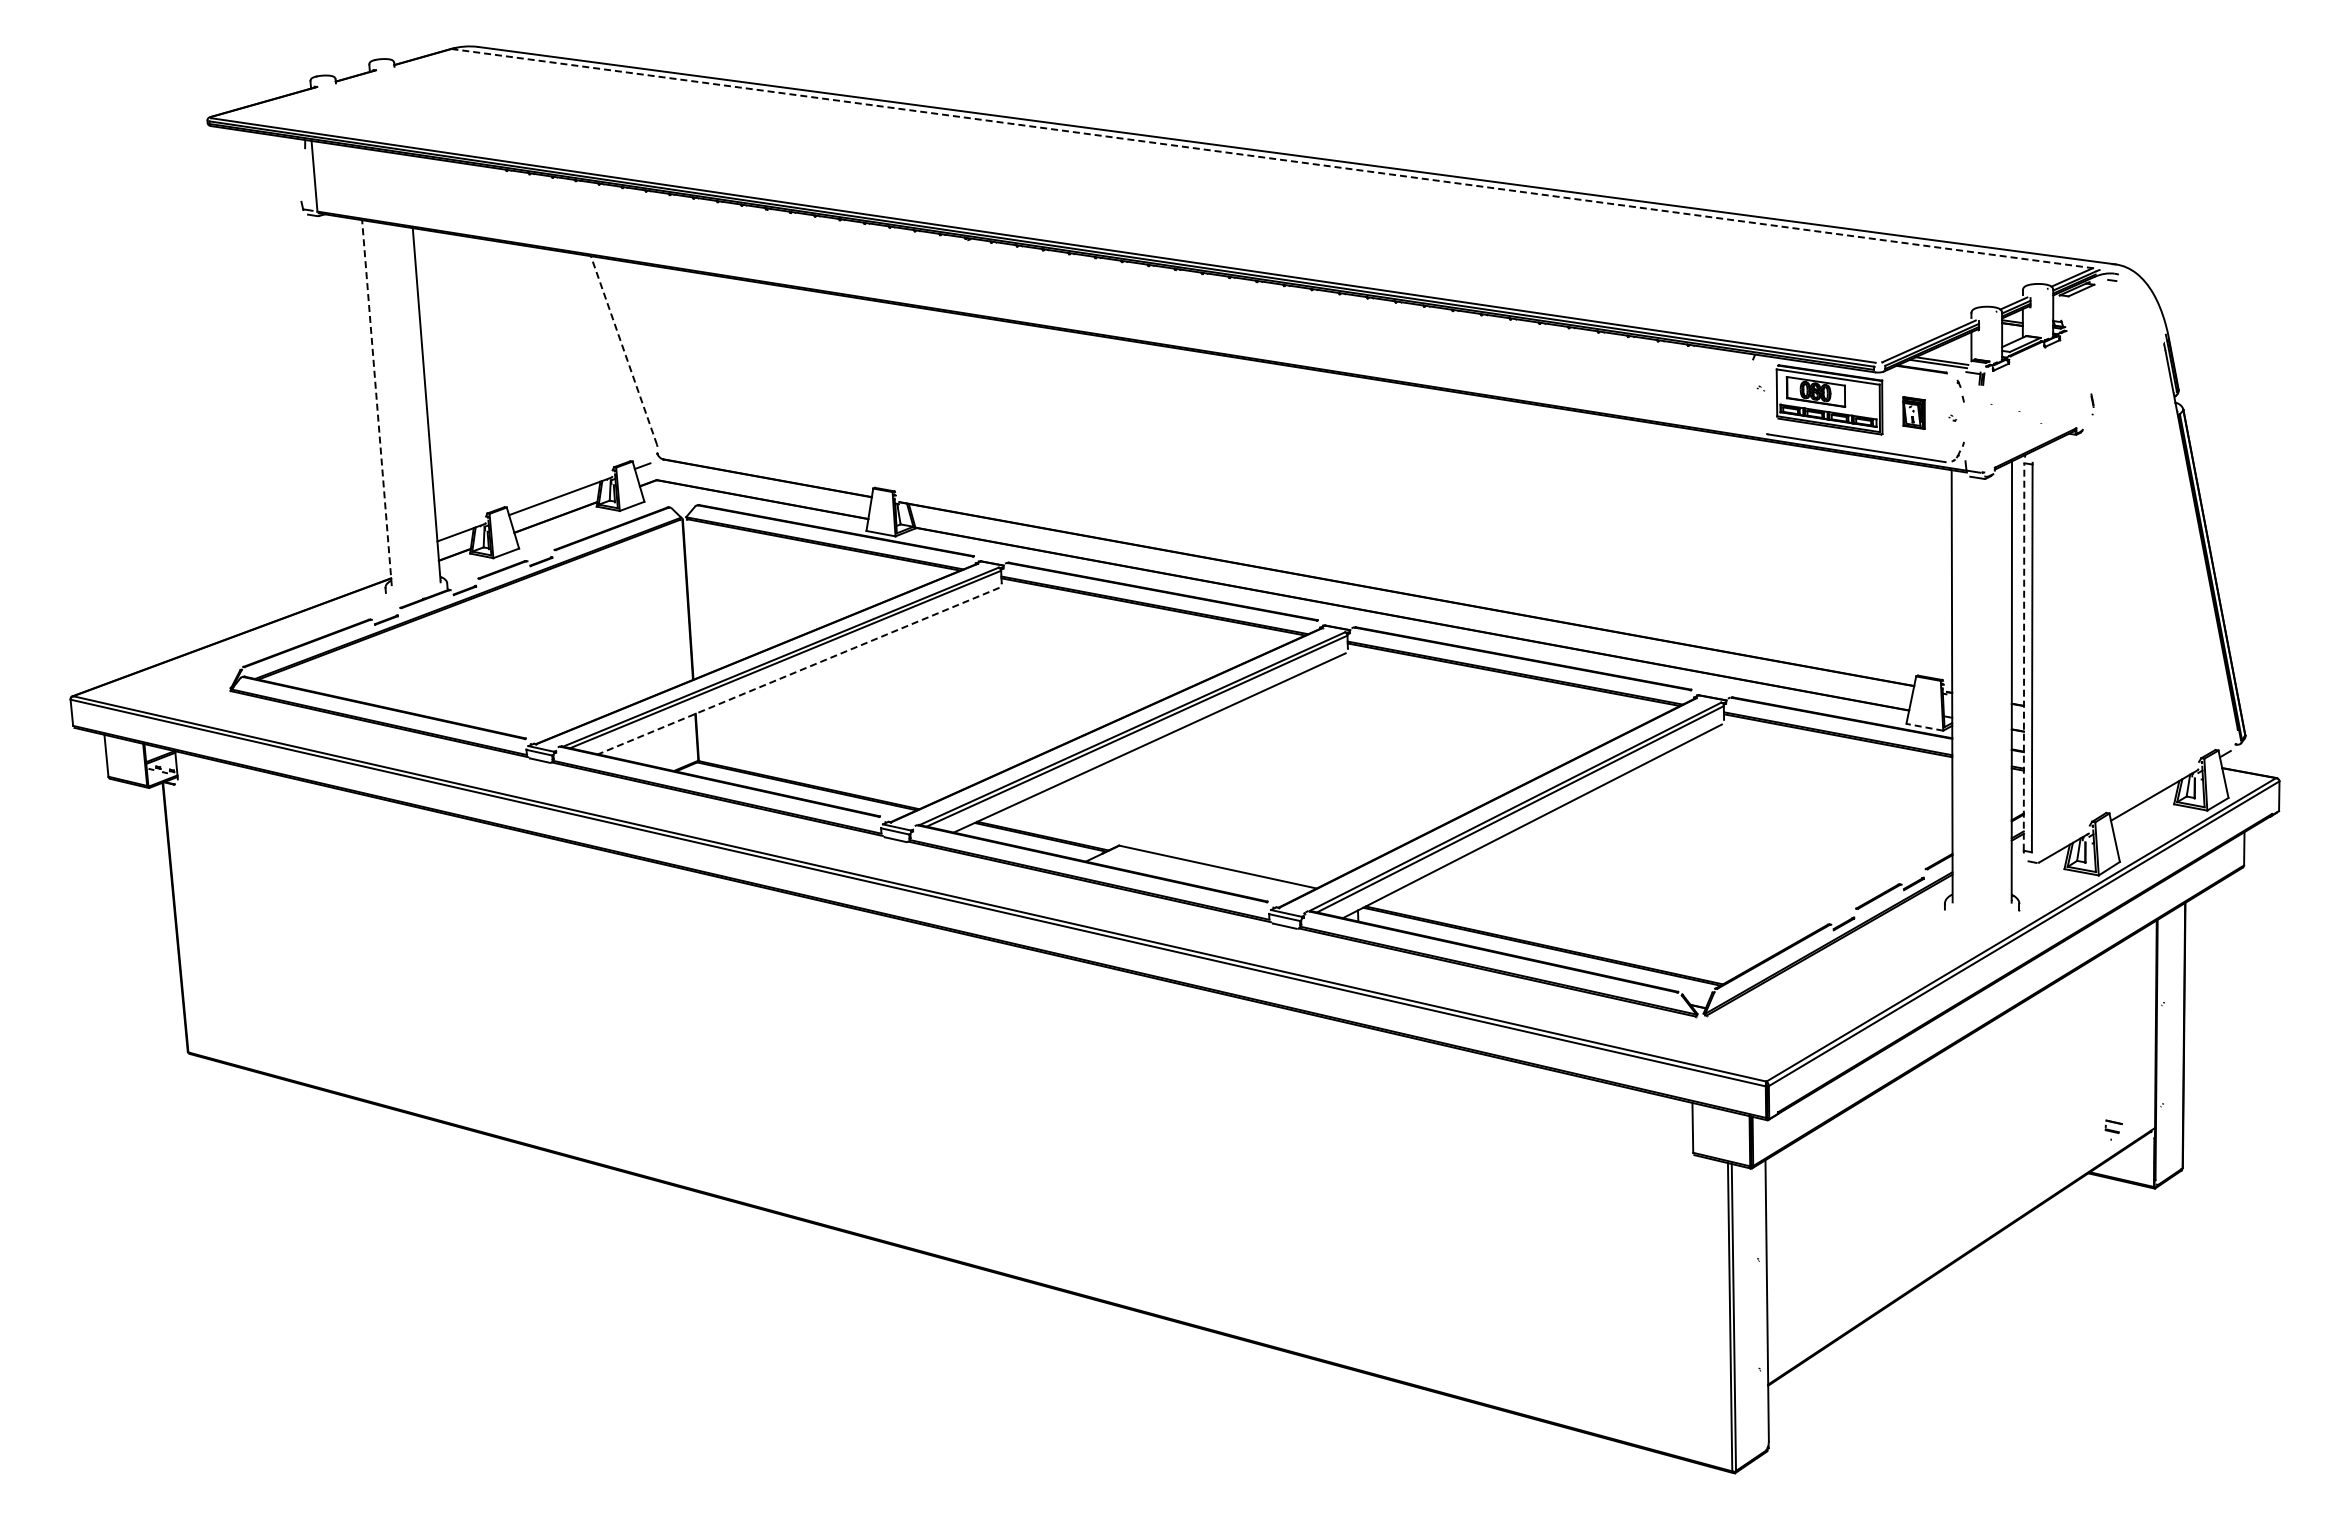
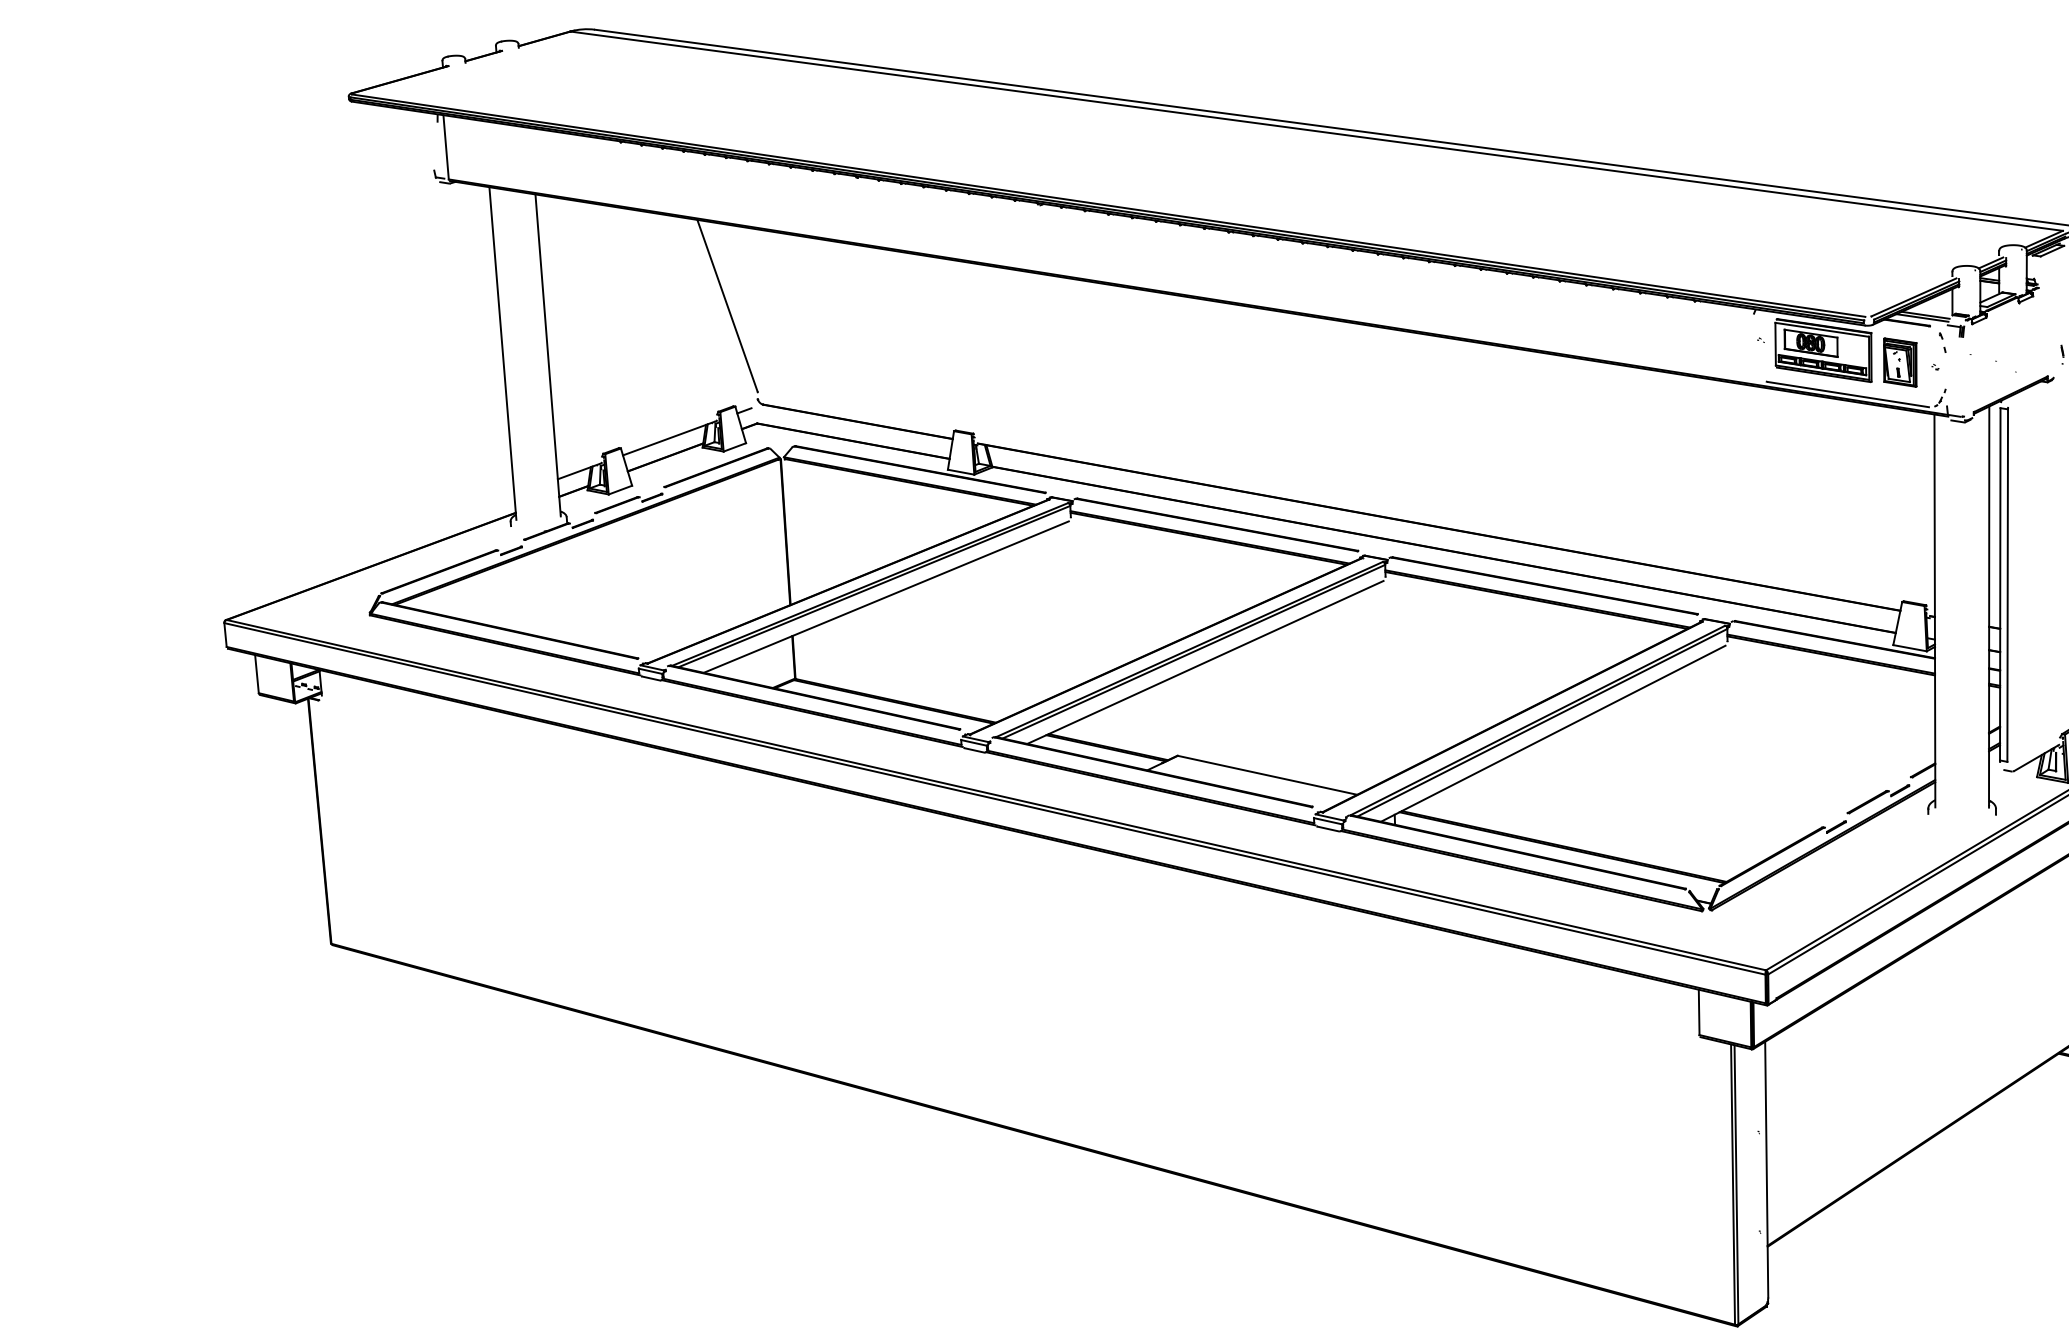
line: (1272, 158) -> (1317, 131), dashed -> solid
line: (623, 350) -> (727, 305), dashed -> solid
line: (376, 403) -> (502, 353), dashed -> solid
part: (1913, 412) -> (1899, 362), size x1.67
line: (2024, 656) -> (2000, 583), dashed -> solid
line: (798, 671) -> (886, 597), dashed -> solid
line: (1924, 727) -> (1909, 648), dashed -> solid

